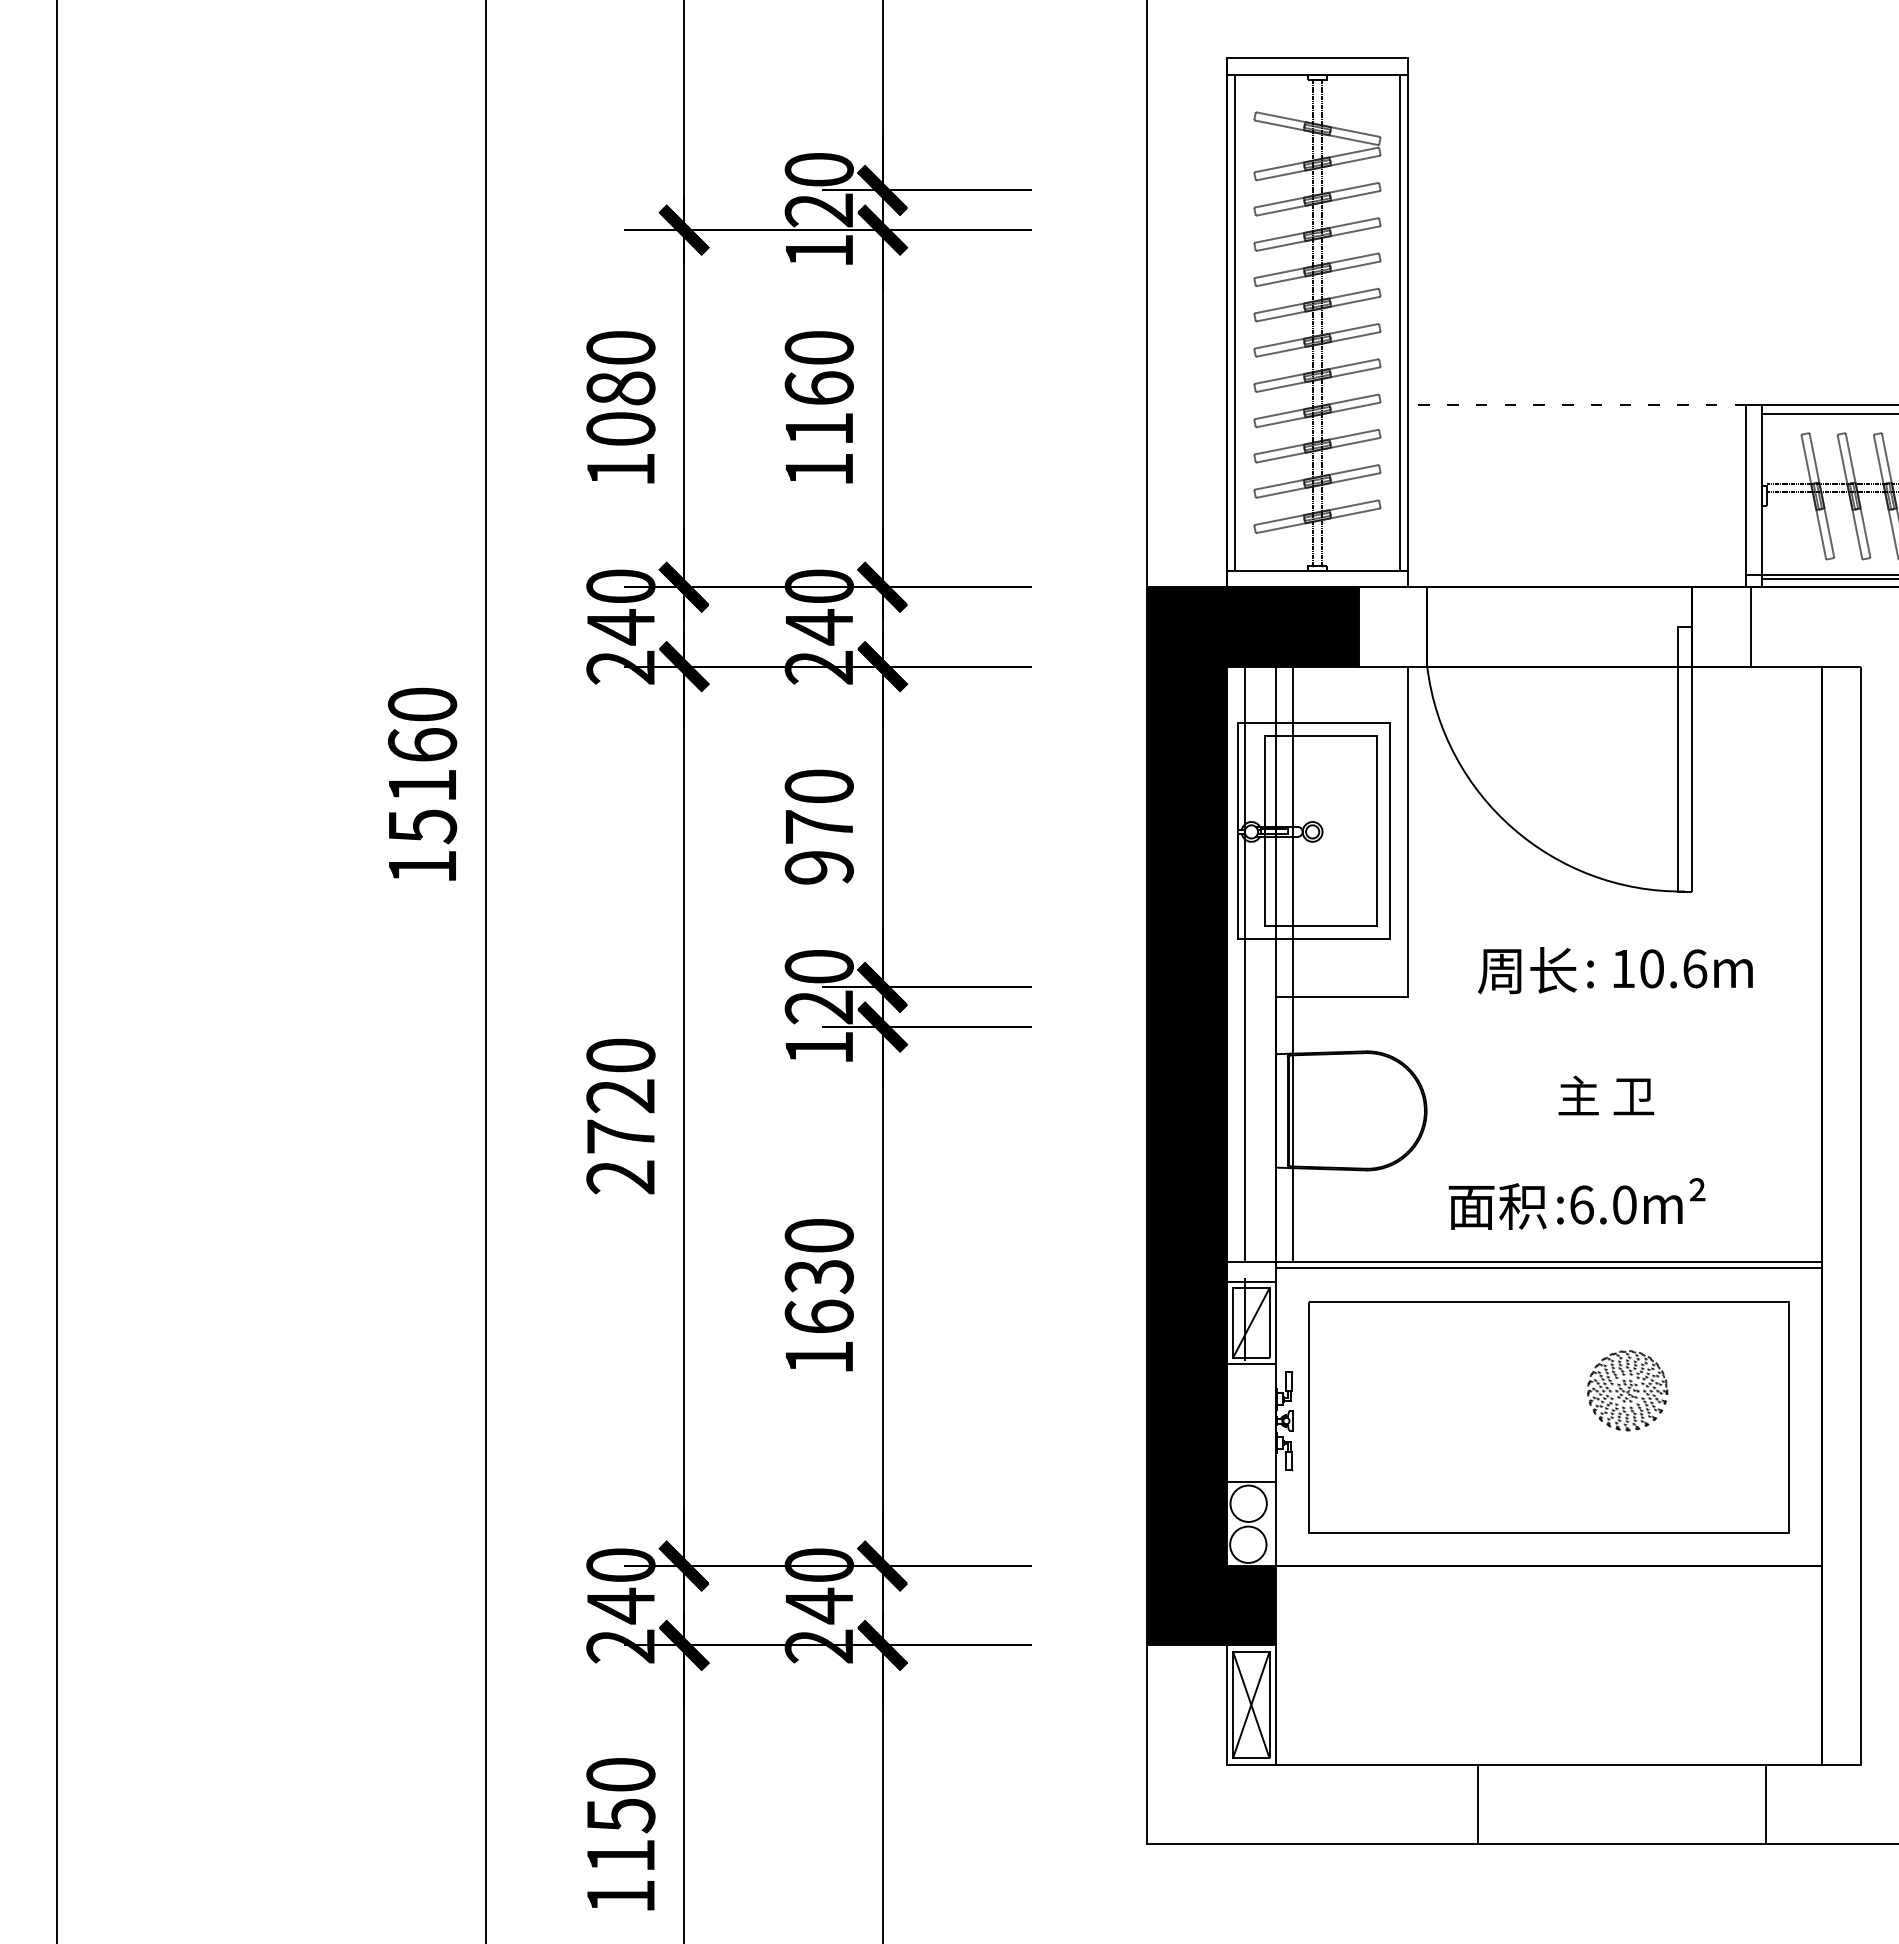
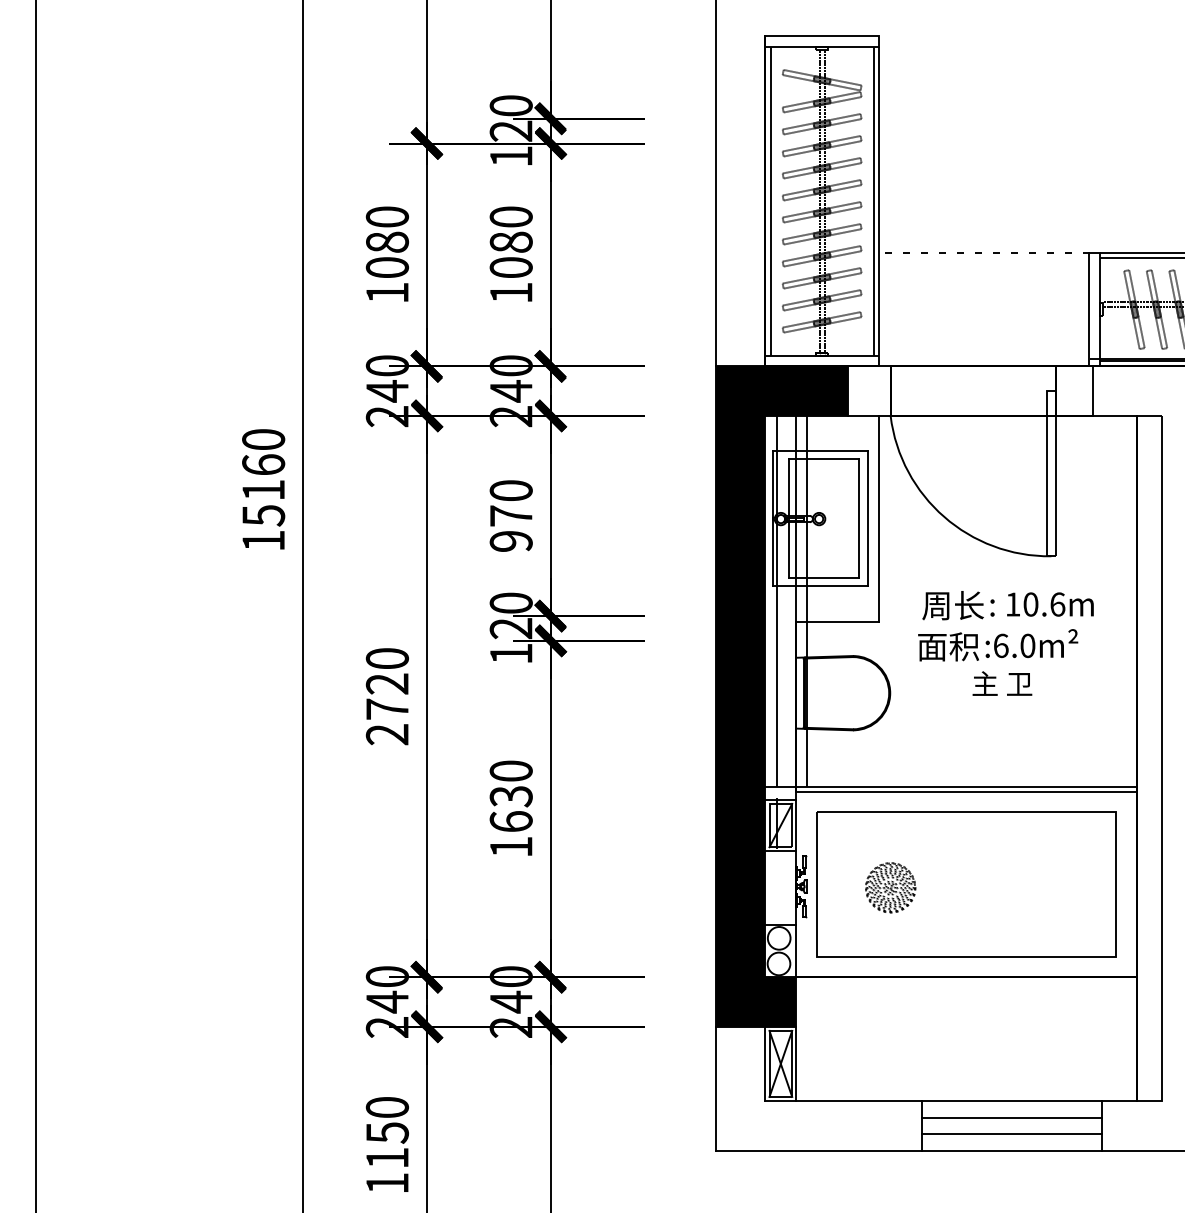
text: (818, 407) -> (510, 254), 1160 -> 1080
text: (1577, 1204) -> (998, 645), moved
part: (1627, 1390) -> (890, 887), moved
line: (1620, 1790) -> (1011, 1117), added
line: (1620, 1818) -> (1011, 1134), added

